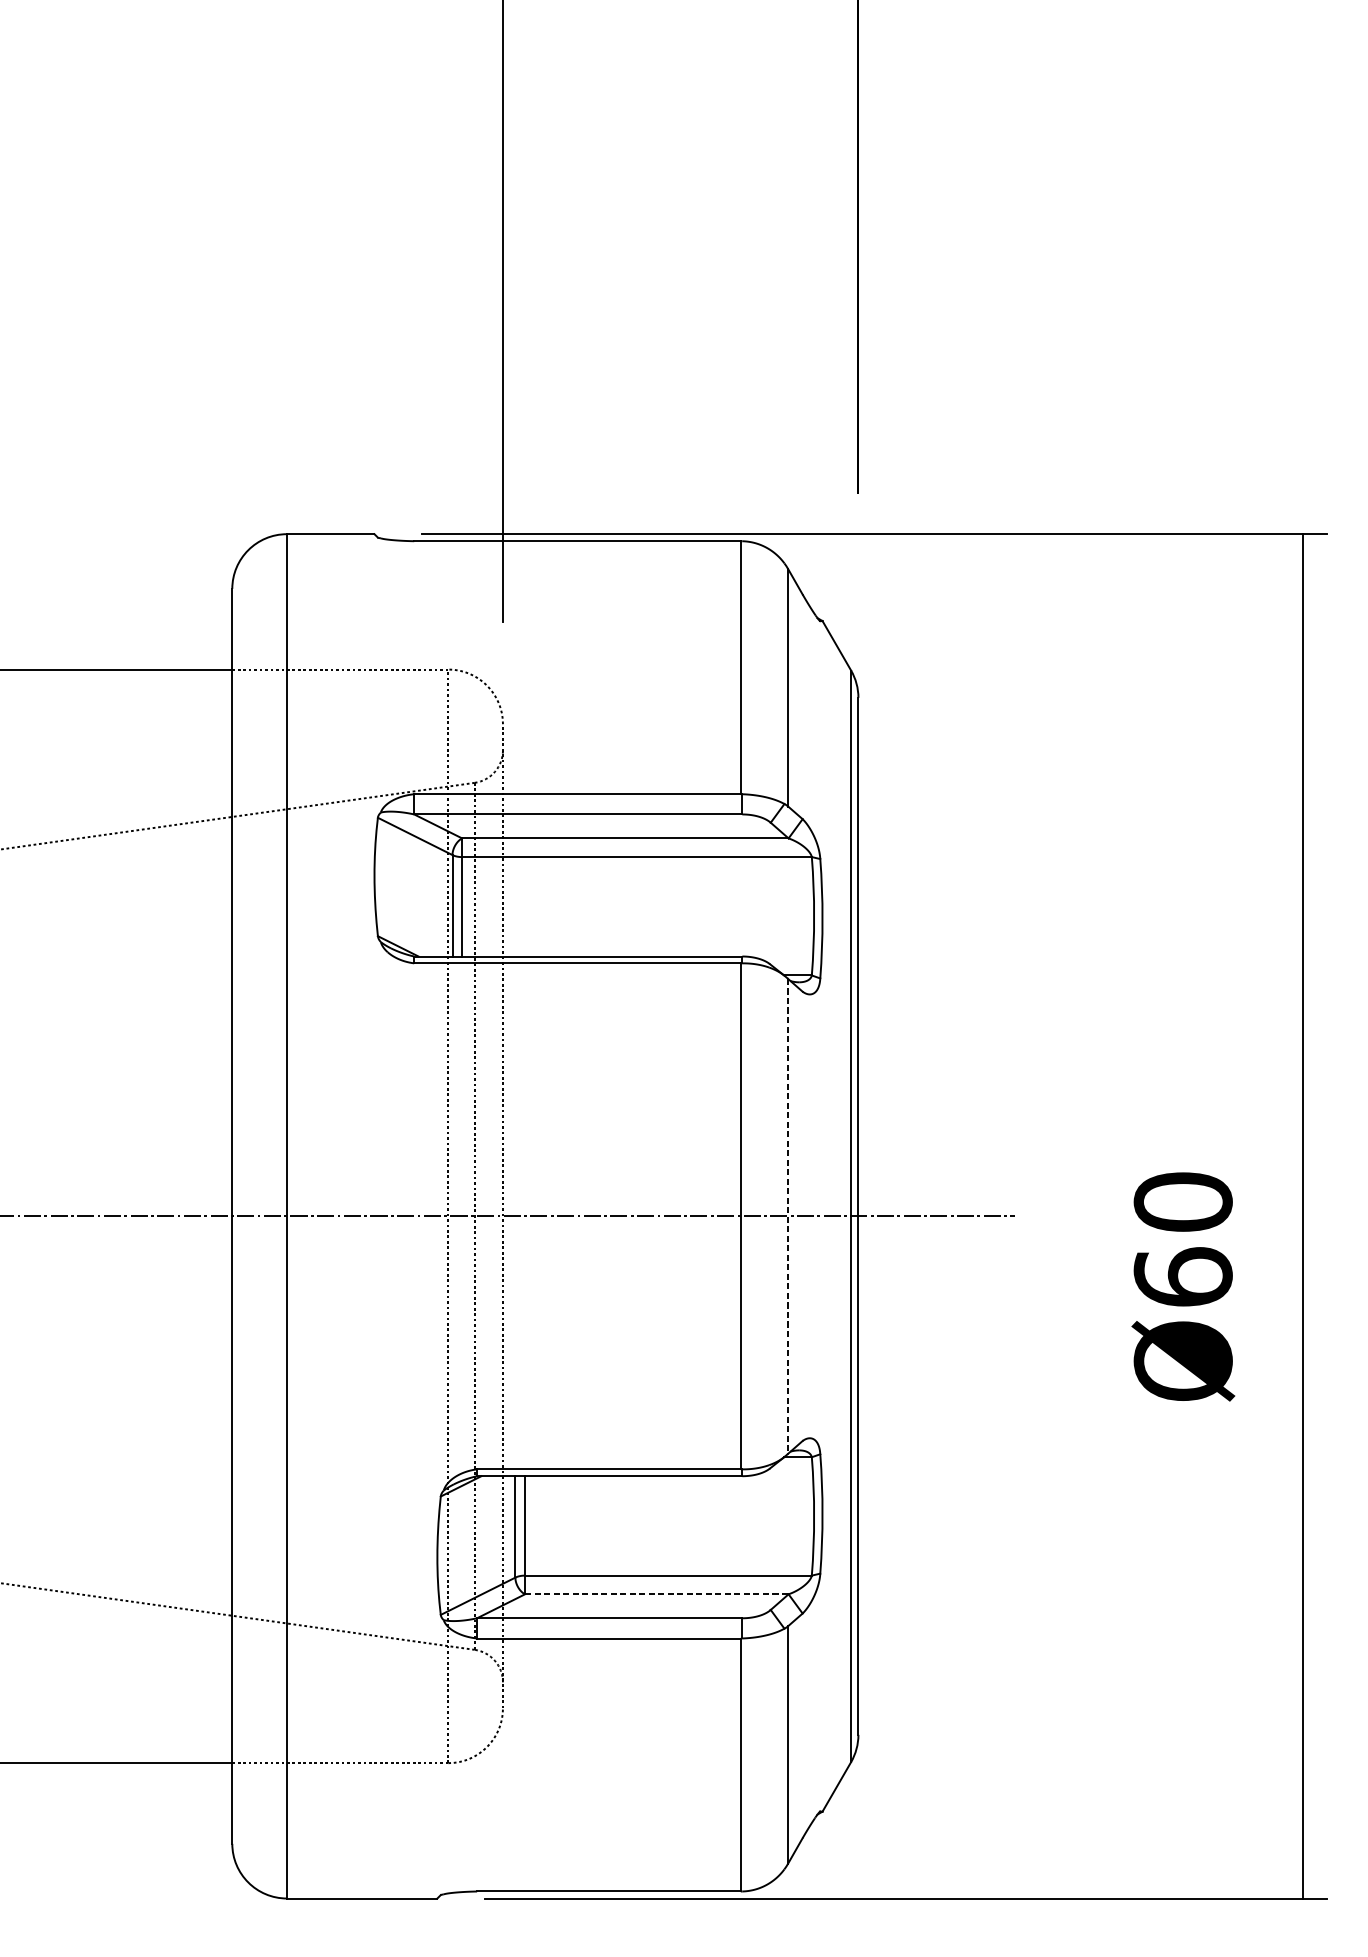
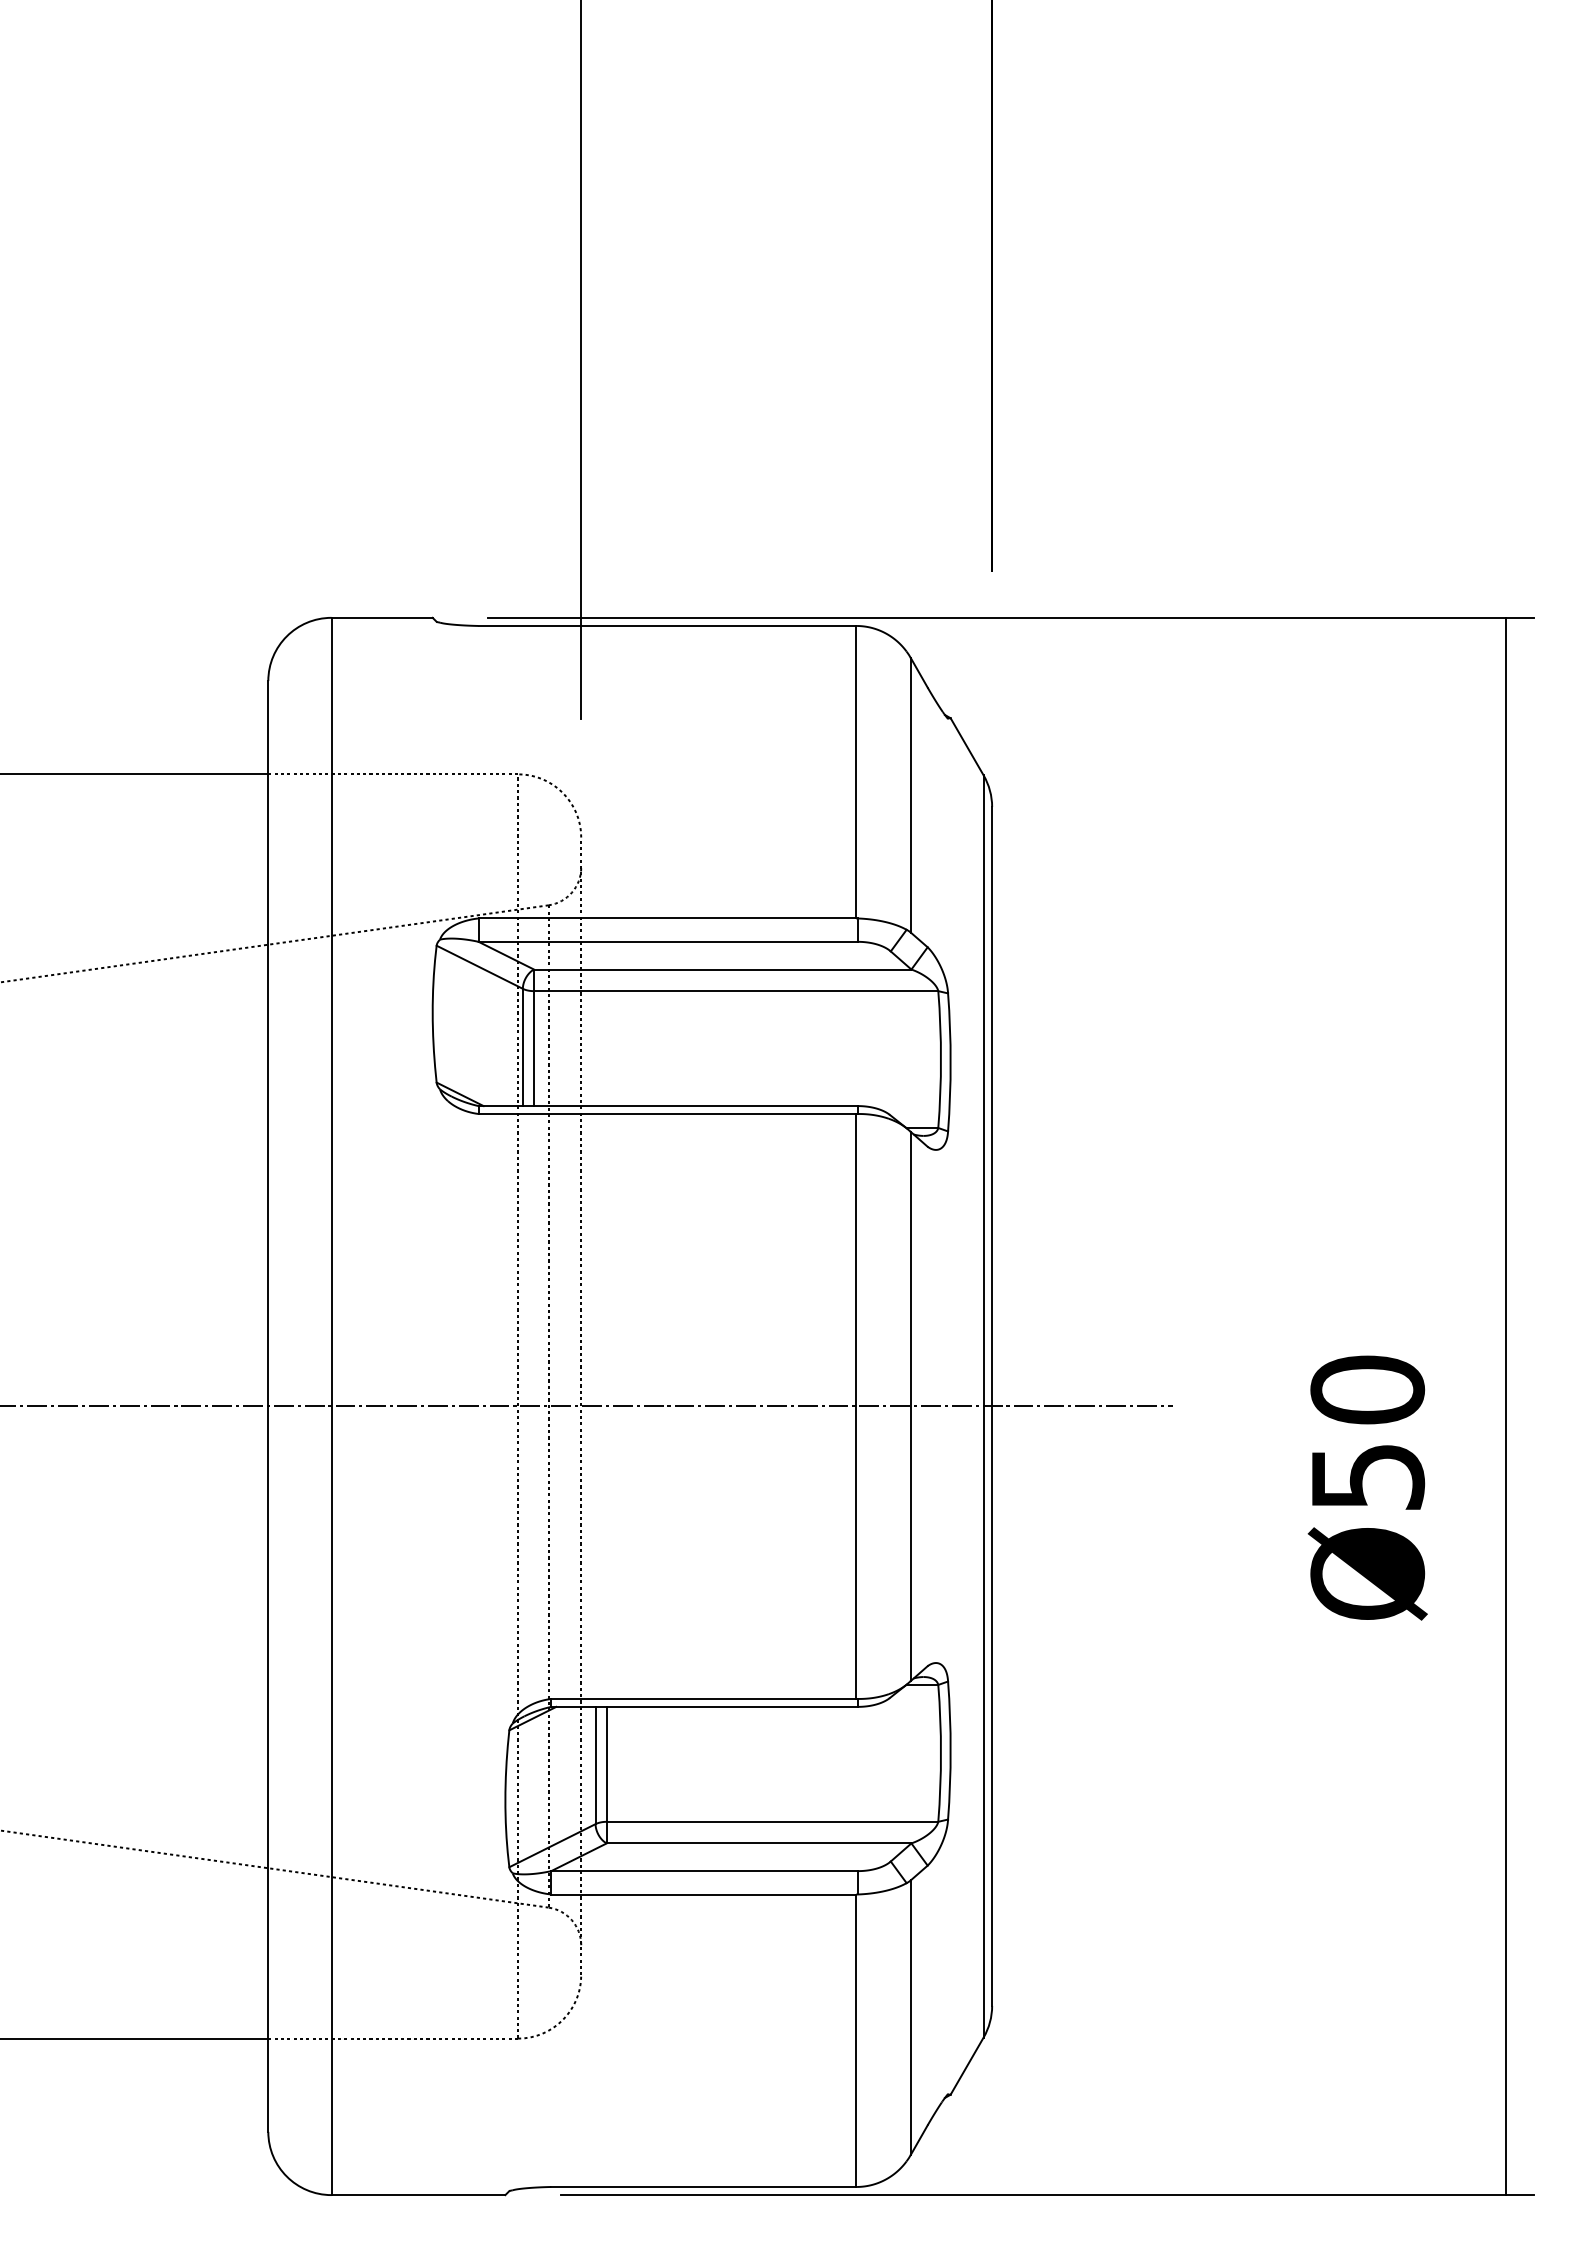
line: (787, 1216) -> (910, 1406), dashed -> solid
text: (1183, 1276) -> (1367, 1476), Ø60 -> Ø50
line: (657, 1594) -> (759, 1843), dashed -> solid

